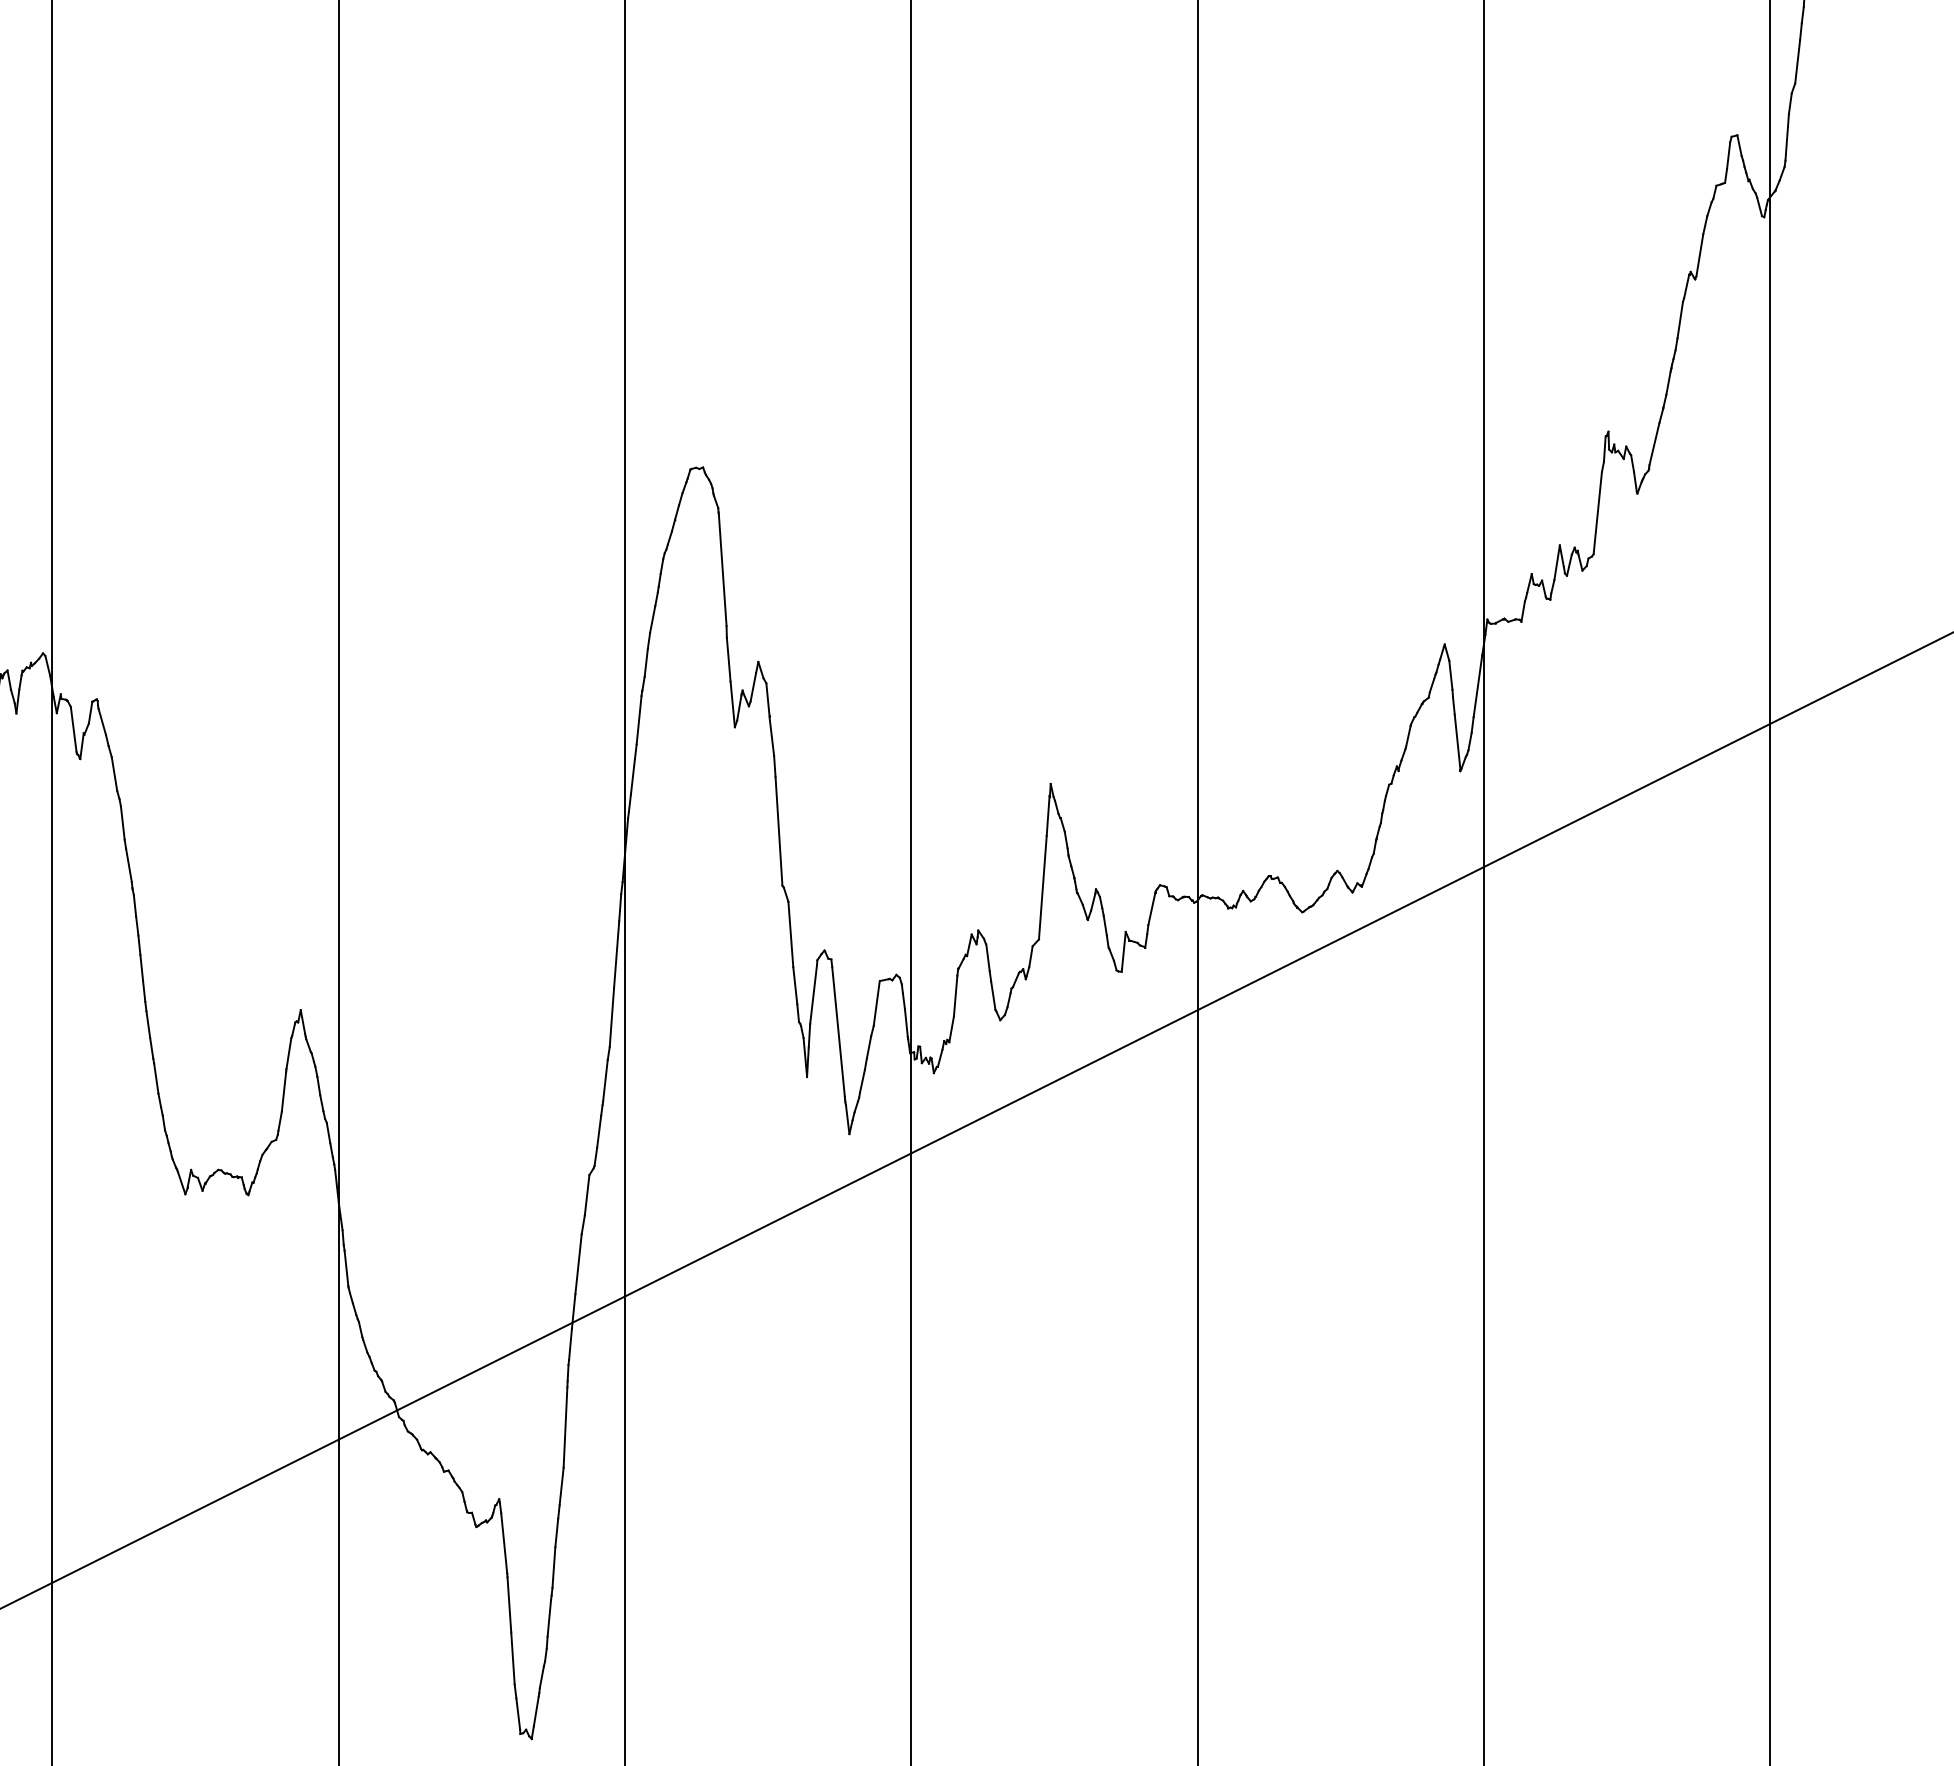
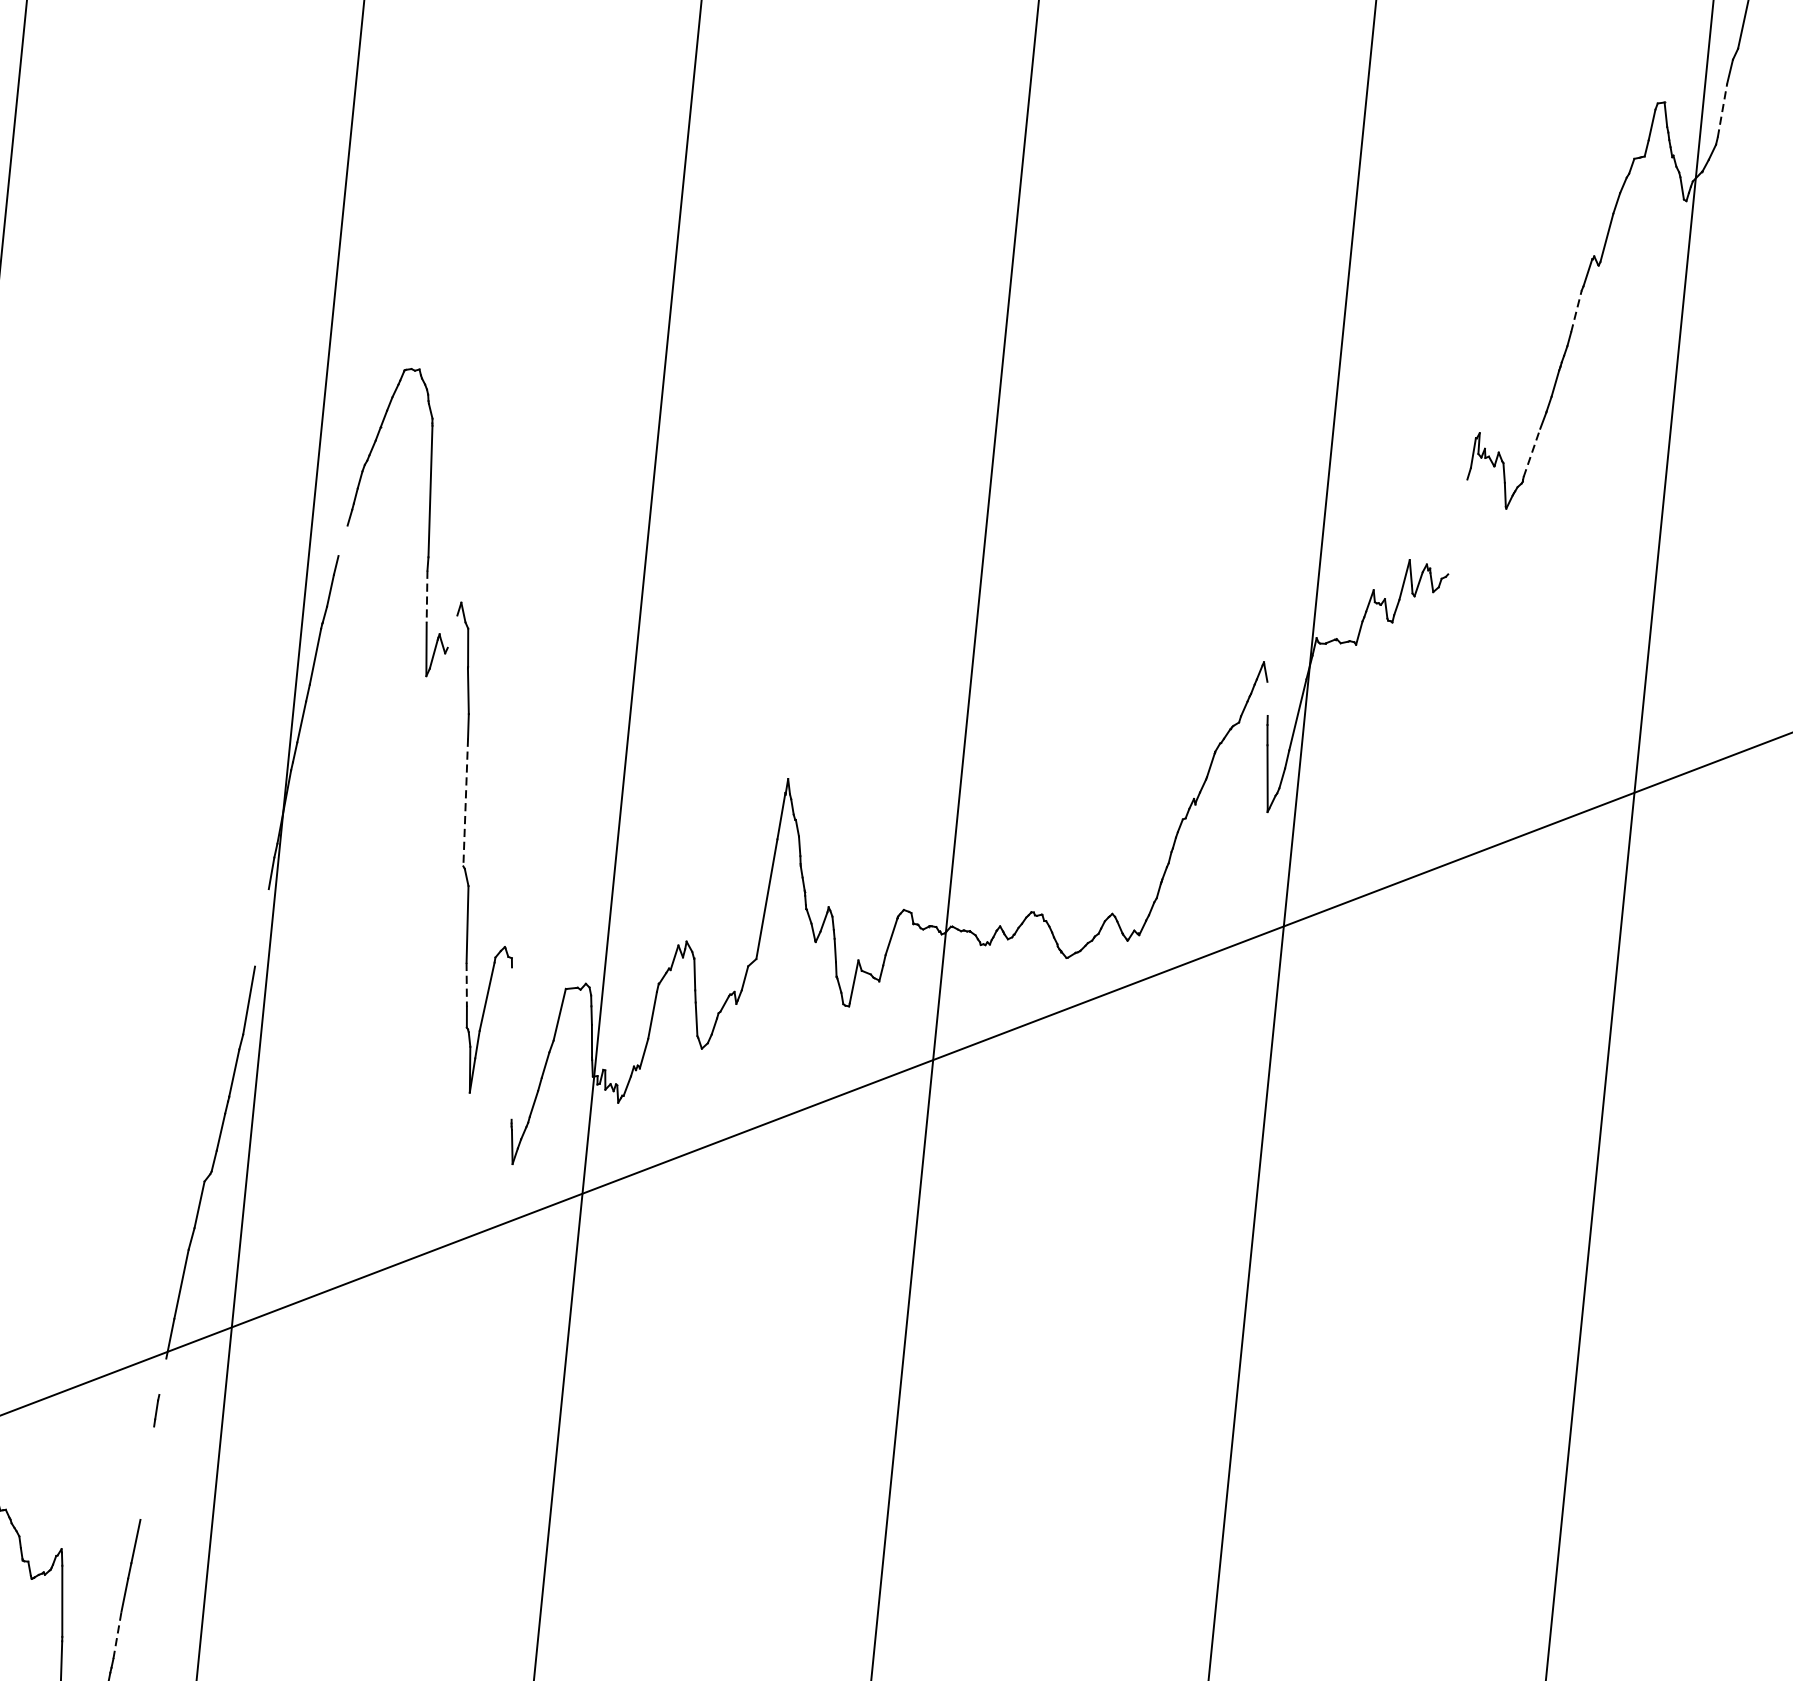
line: (1787, 136) -> (1722, 109), solid -> dashed
line: (1680, 319) -> (1576, 310), solid -> dashed
line: (1654, 444) -> (1531, 453), solid -> dashed
line: (1597, 513) -> (1457, 527), removed
line: (652, 619) -> (342, 540), removed
line: (728, 660) -> (426, 597), solid -> dashed
line: (1450, 674) -> (1267, 697), removed
line: (753, 687) -> (452, 631), removed
line: (778, 831) -> (465, 802), solid -> dashed
line: (616, 954) -> (261, 927), removed
line: (795, 985) -> (467, 984), solid -> dashed
line: (838, 1031) -> (511, 1043), removed
line: (570, 1344) -> (162, 1376), removed
line: (565, 1427) -> (147, 1473), removed
line: (553, 1567) -> (116, 1635), solid -> dashed

